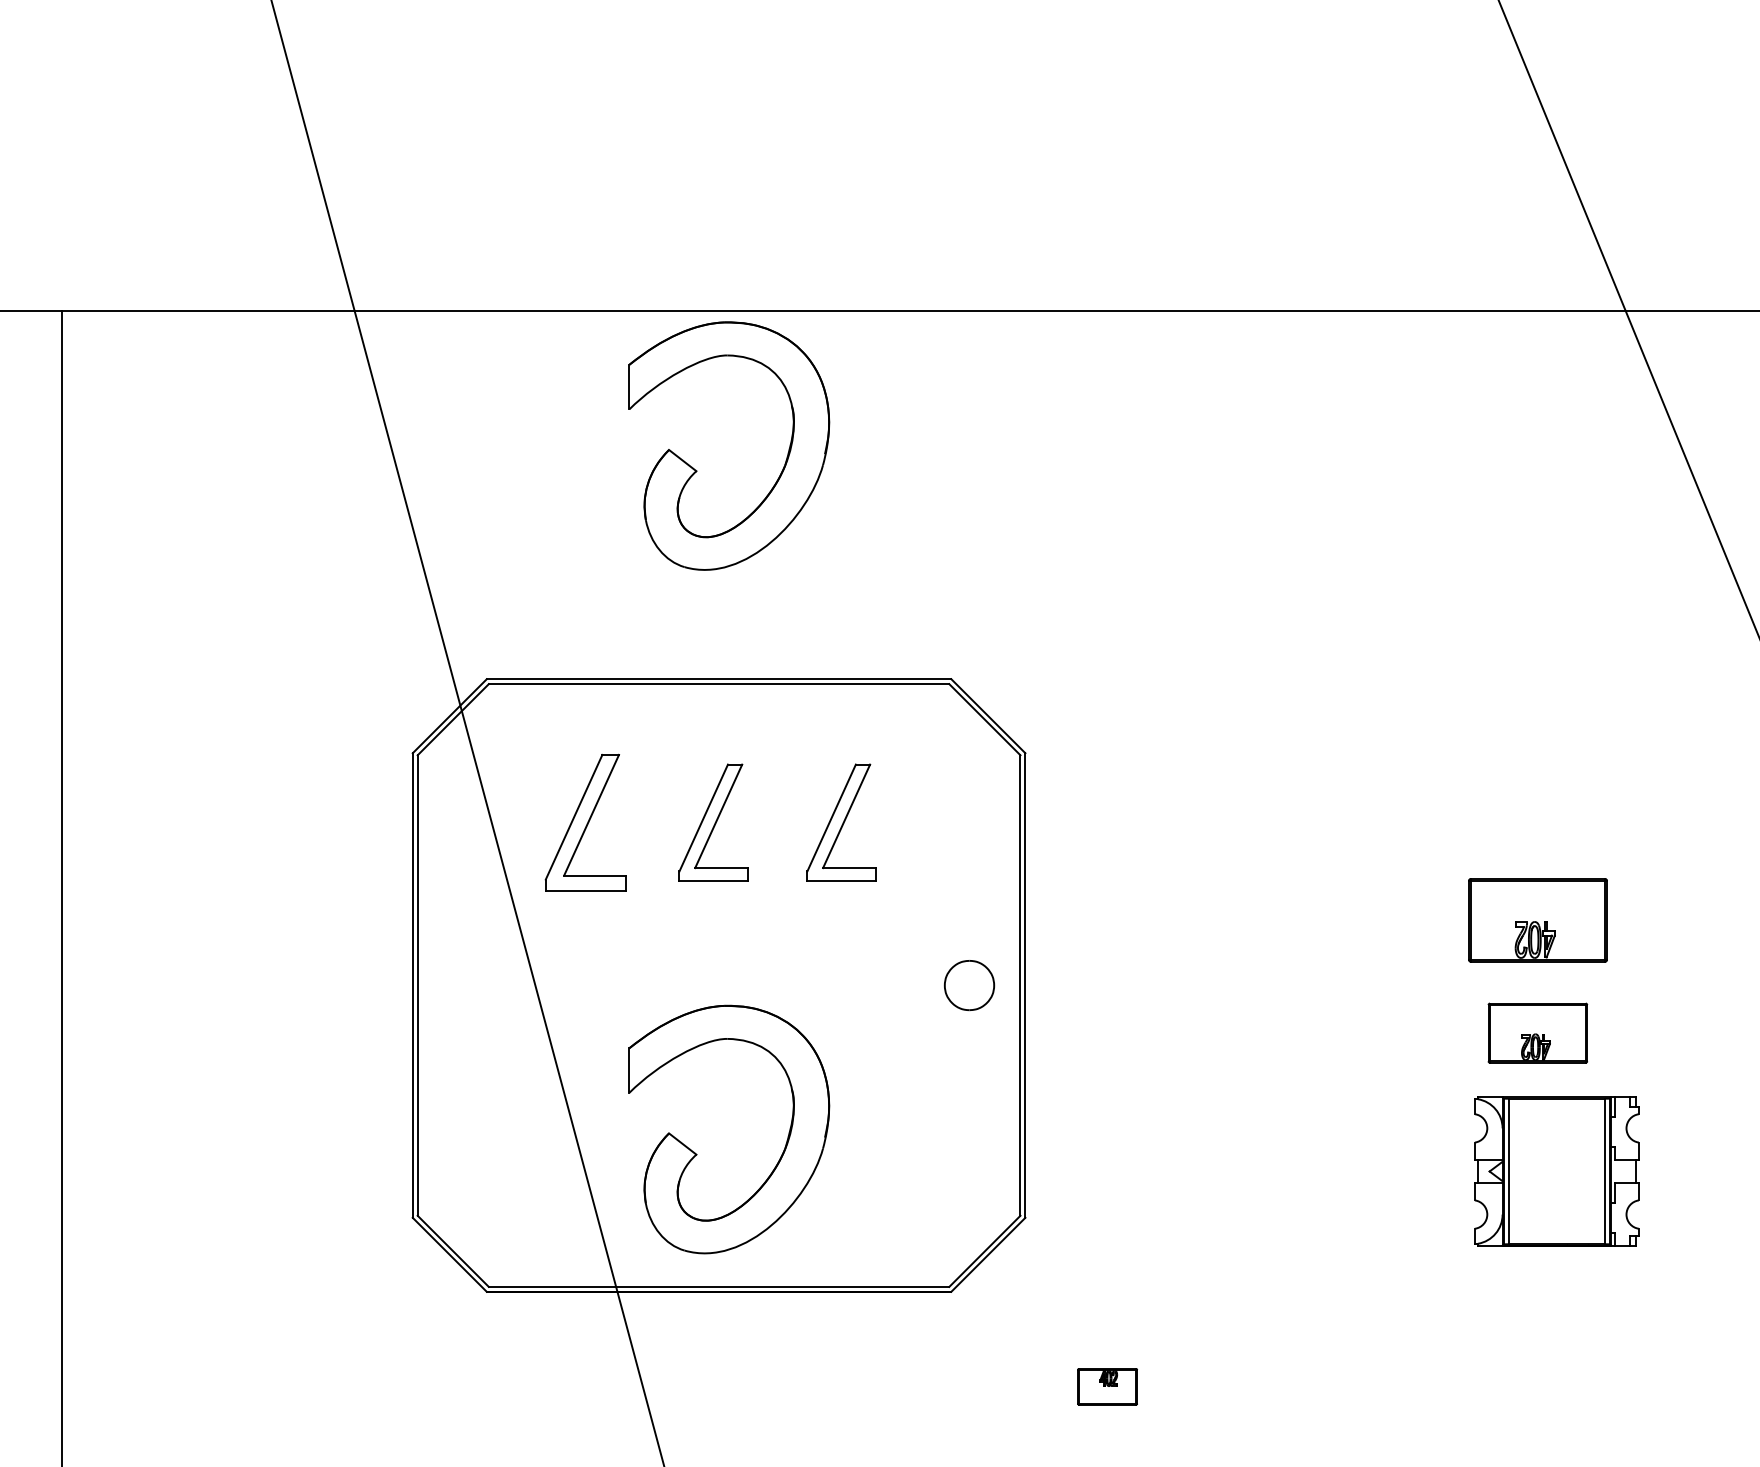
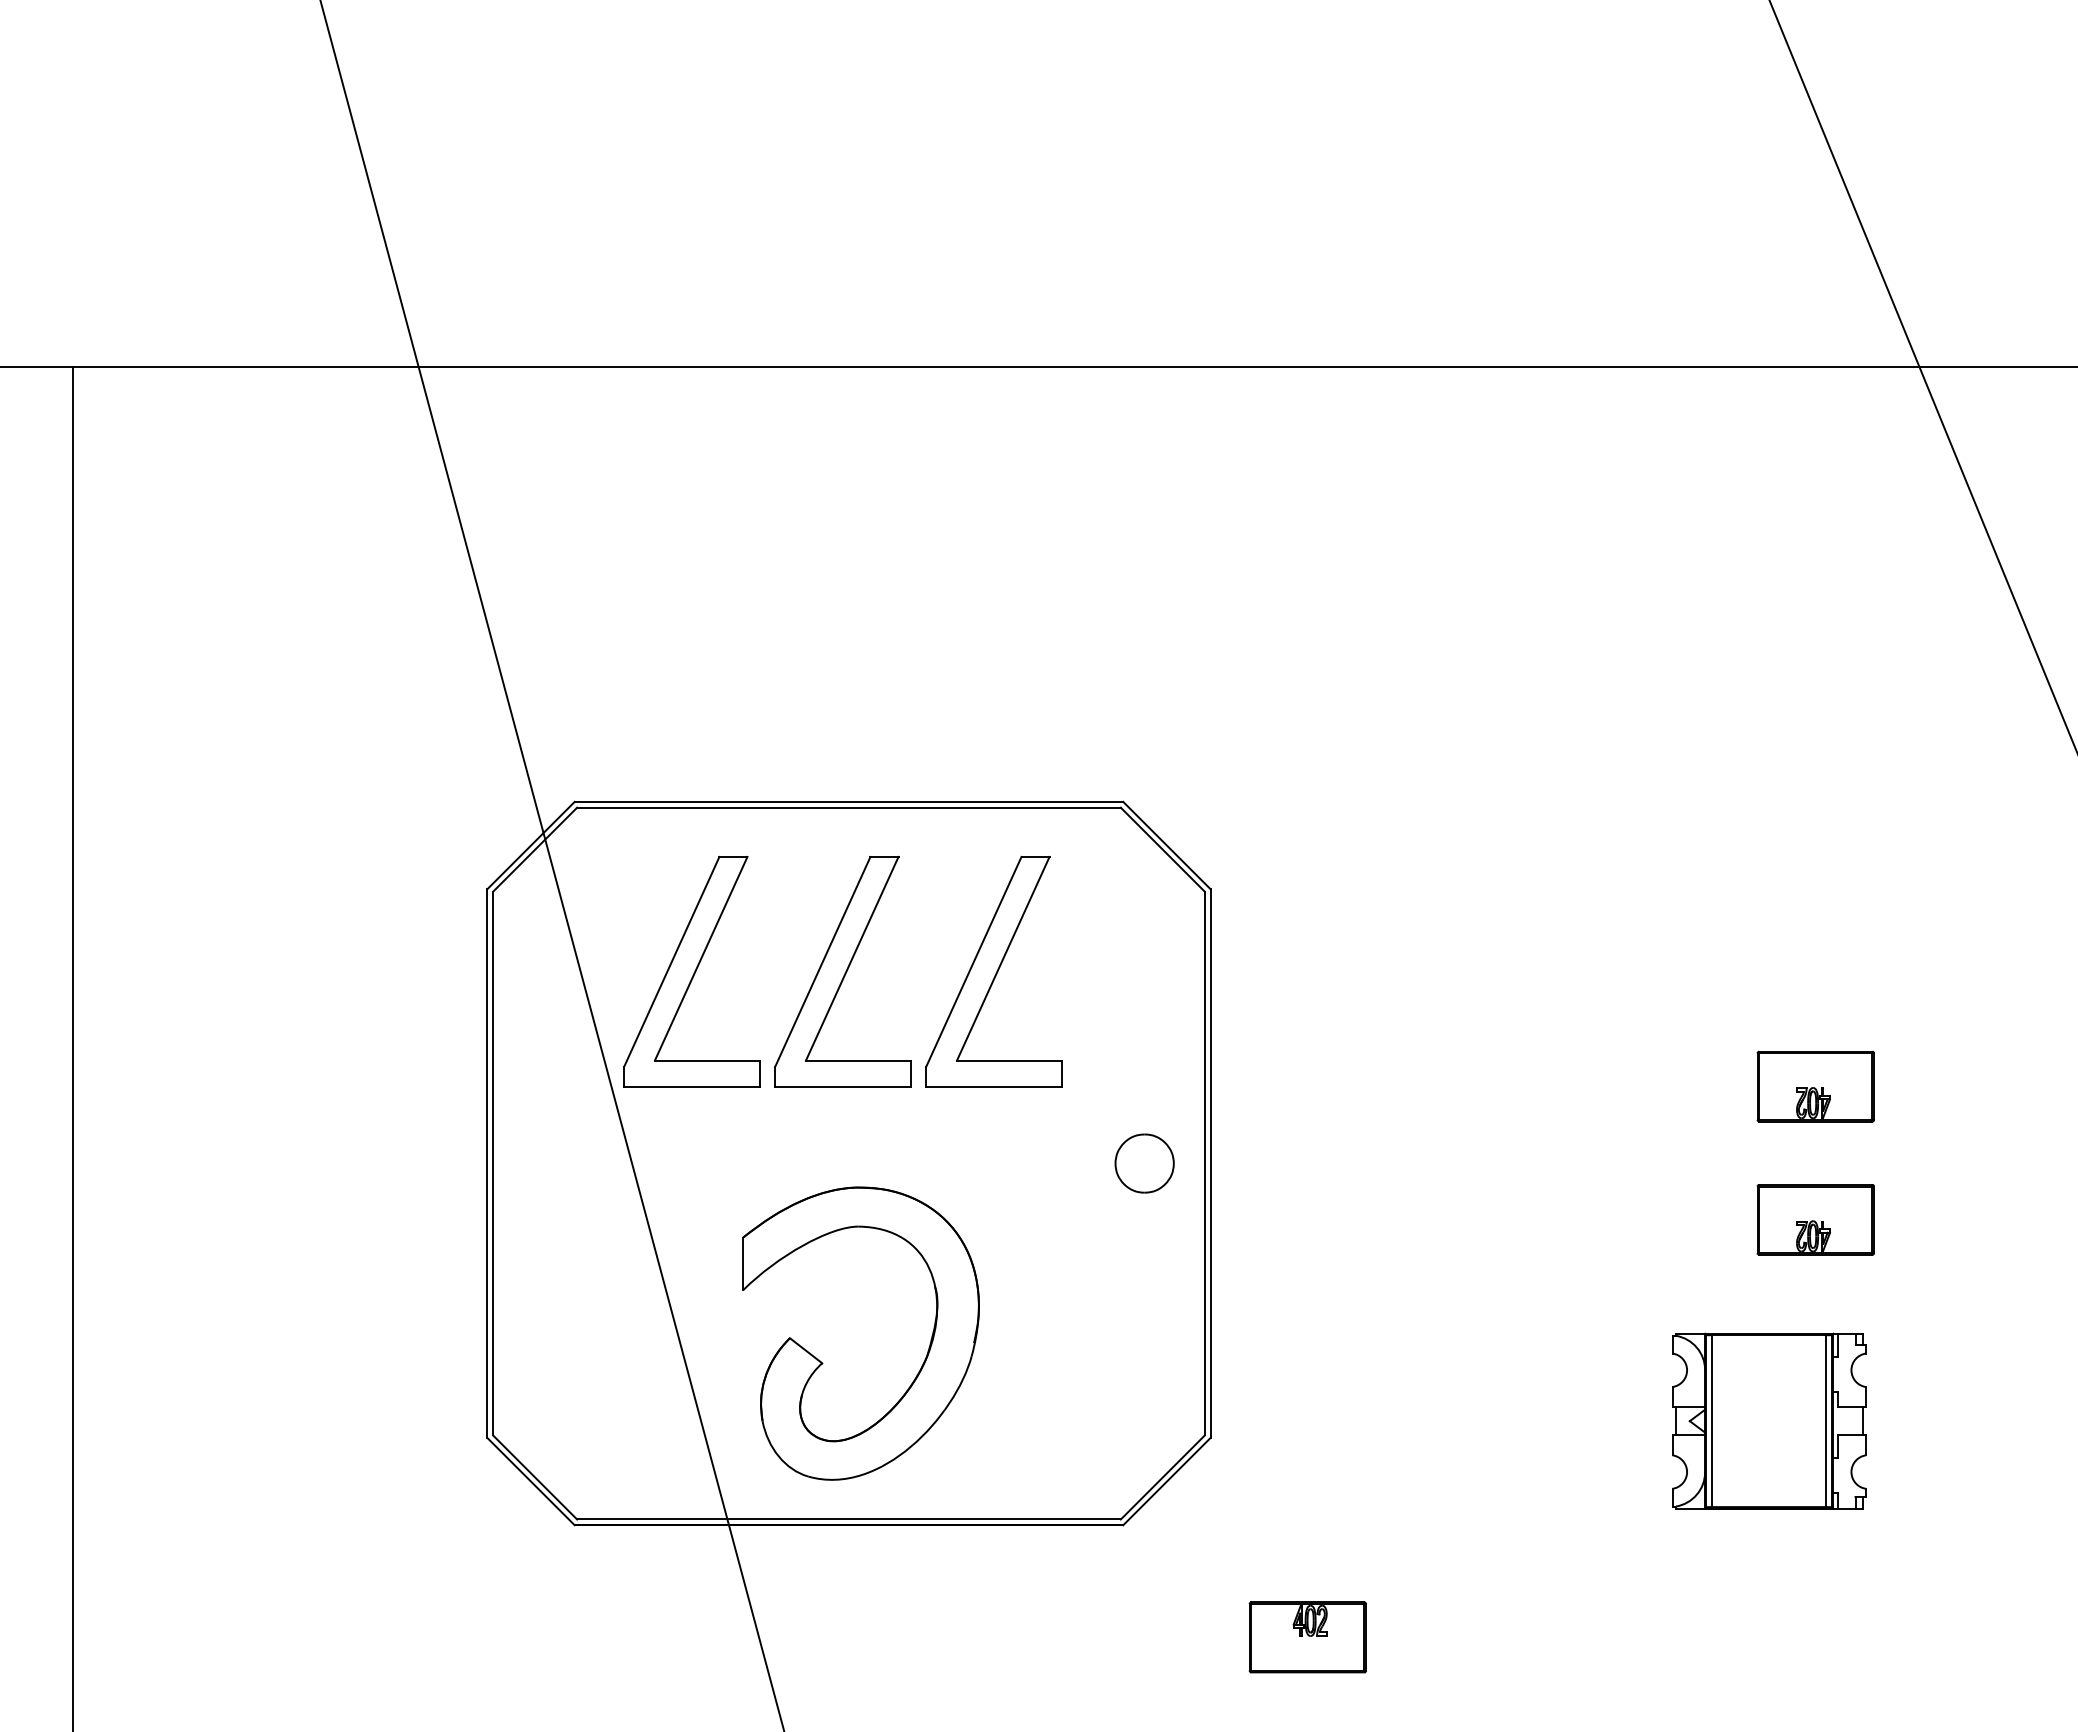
part: (697, 471) -> (823, 556), removed
part: (585, 822) -> (691, 971), size x1.43
part: (713, 822) -> (842, 971), size x1.67
part: (841, 822) -> (993, 971), size x1.67
part: (1537, 920) -> (1815, 1086), size x0.71
part: (1557, 1170) -> (1769, 1420), moved
part: (1107, 1386) -> (1307, 1637), size x1.67

